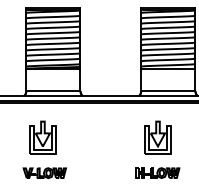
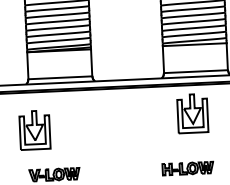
part: (42, 137) -> (34, 129), moved
part: (157, 137) -> (192, 113), moved

